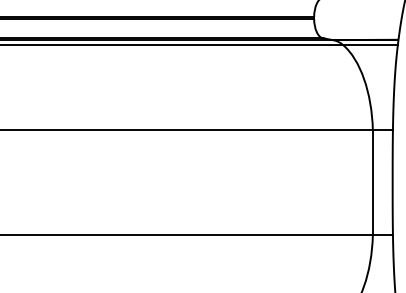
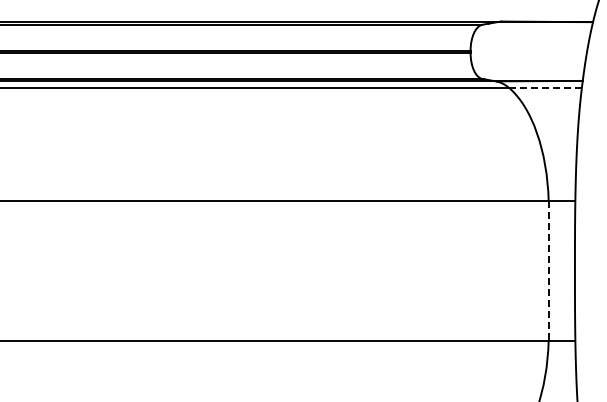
line: (371, 44) -> (546, 87), solid -> dashed
line: (372, 183) -> (548, 271), solid -> dashed

